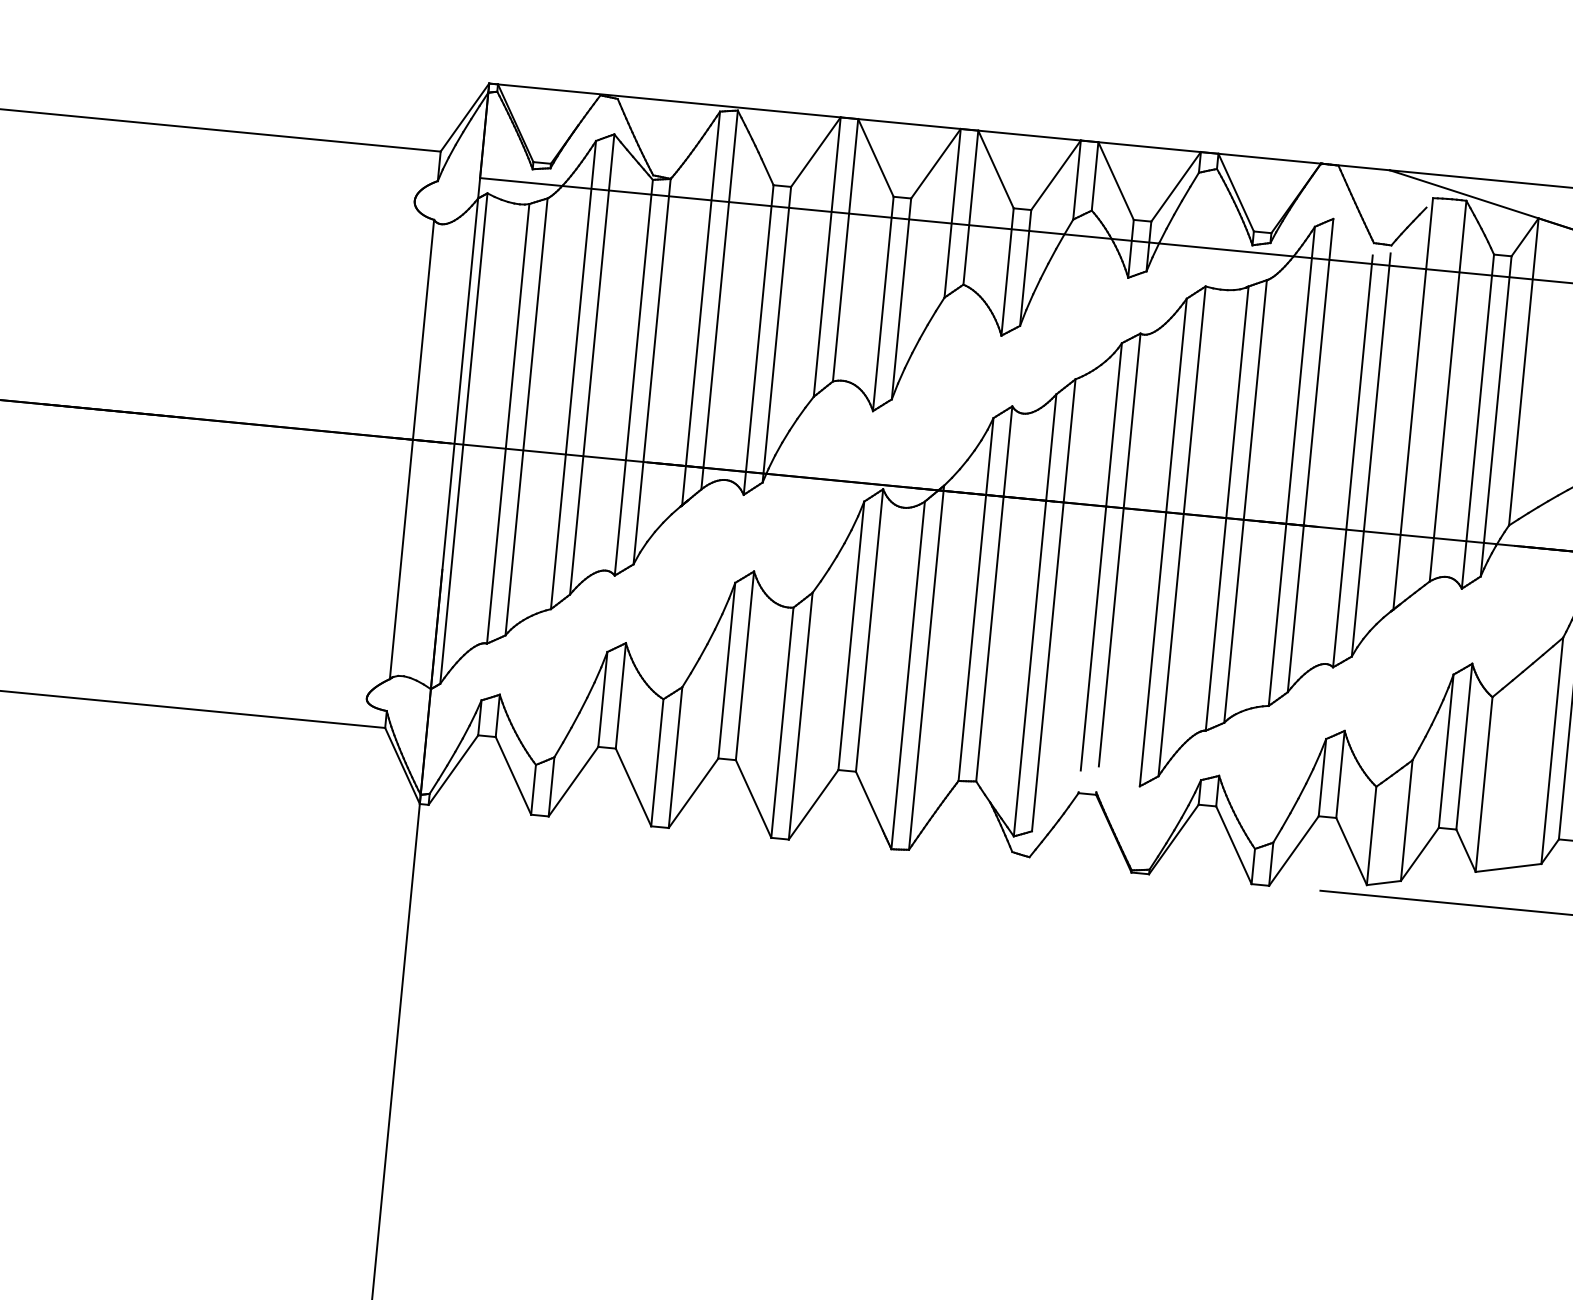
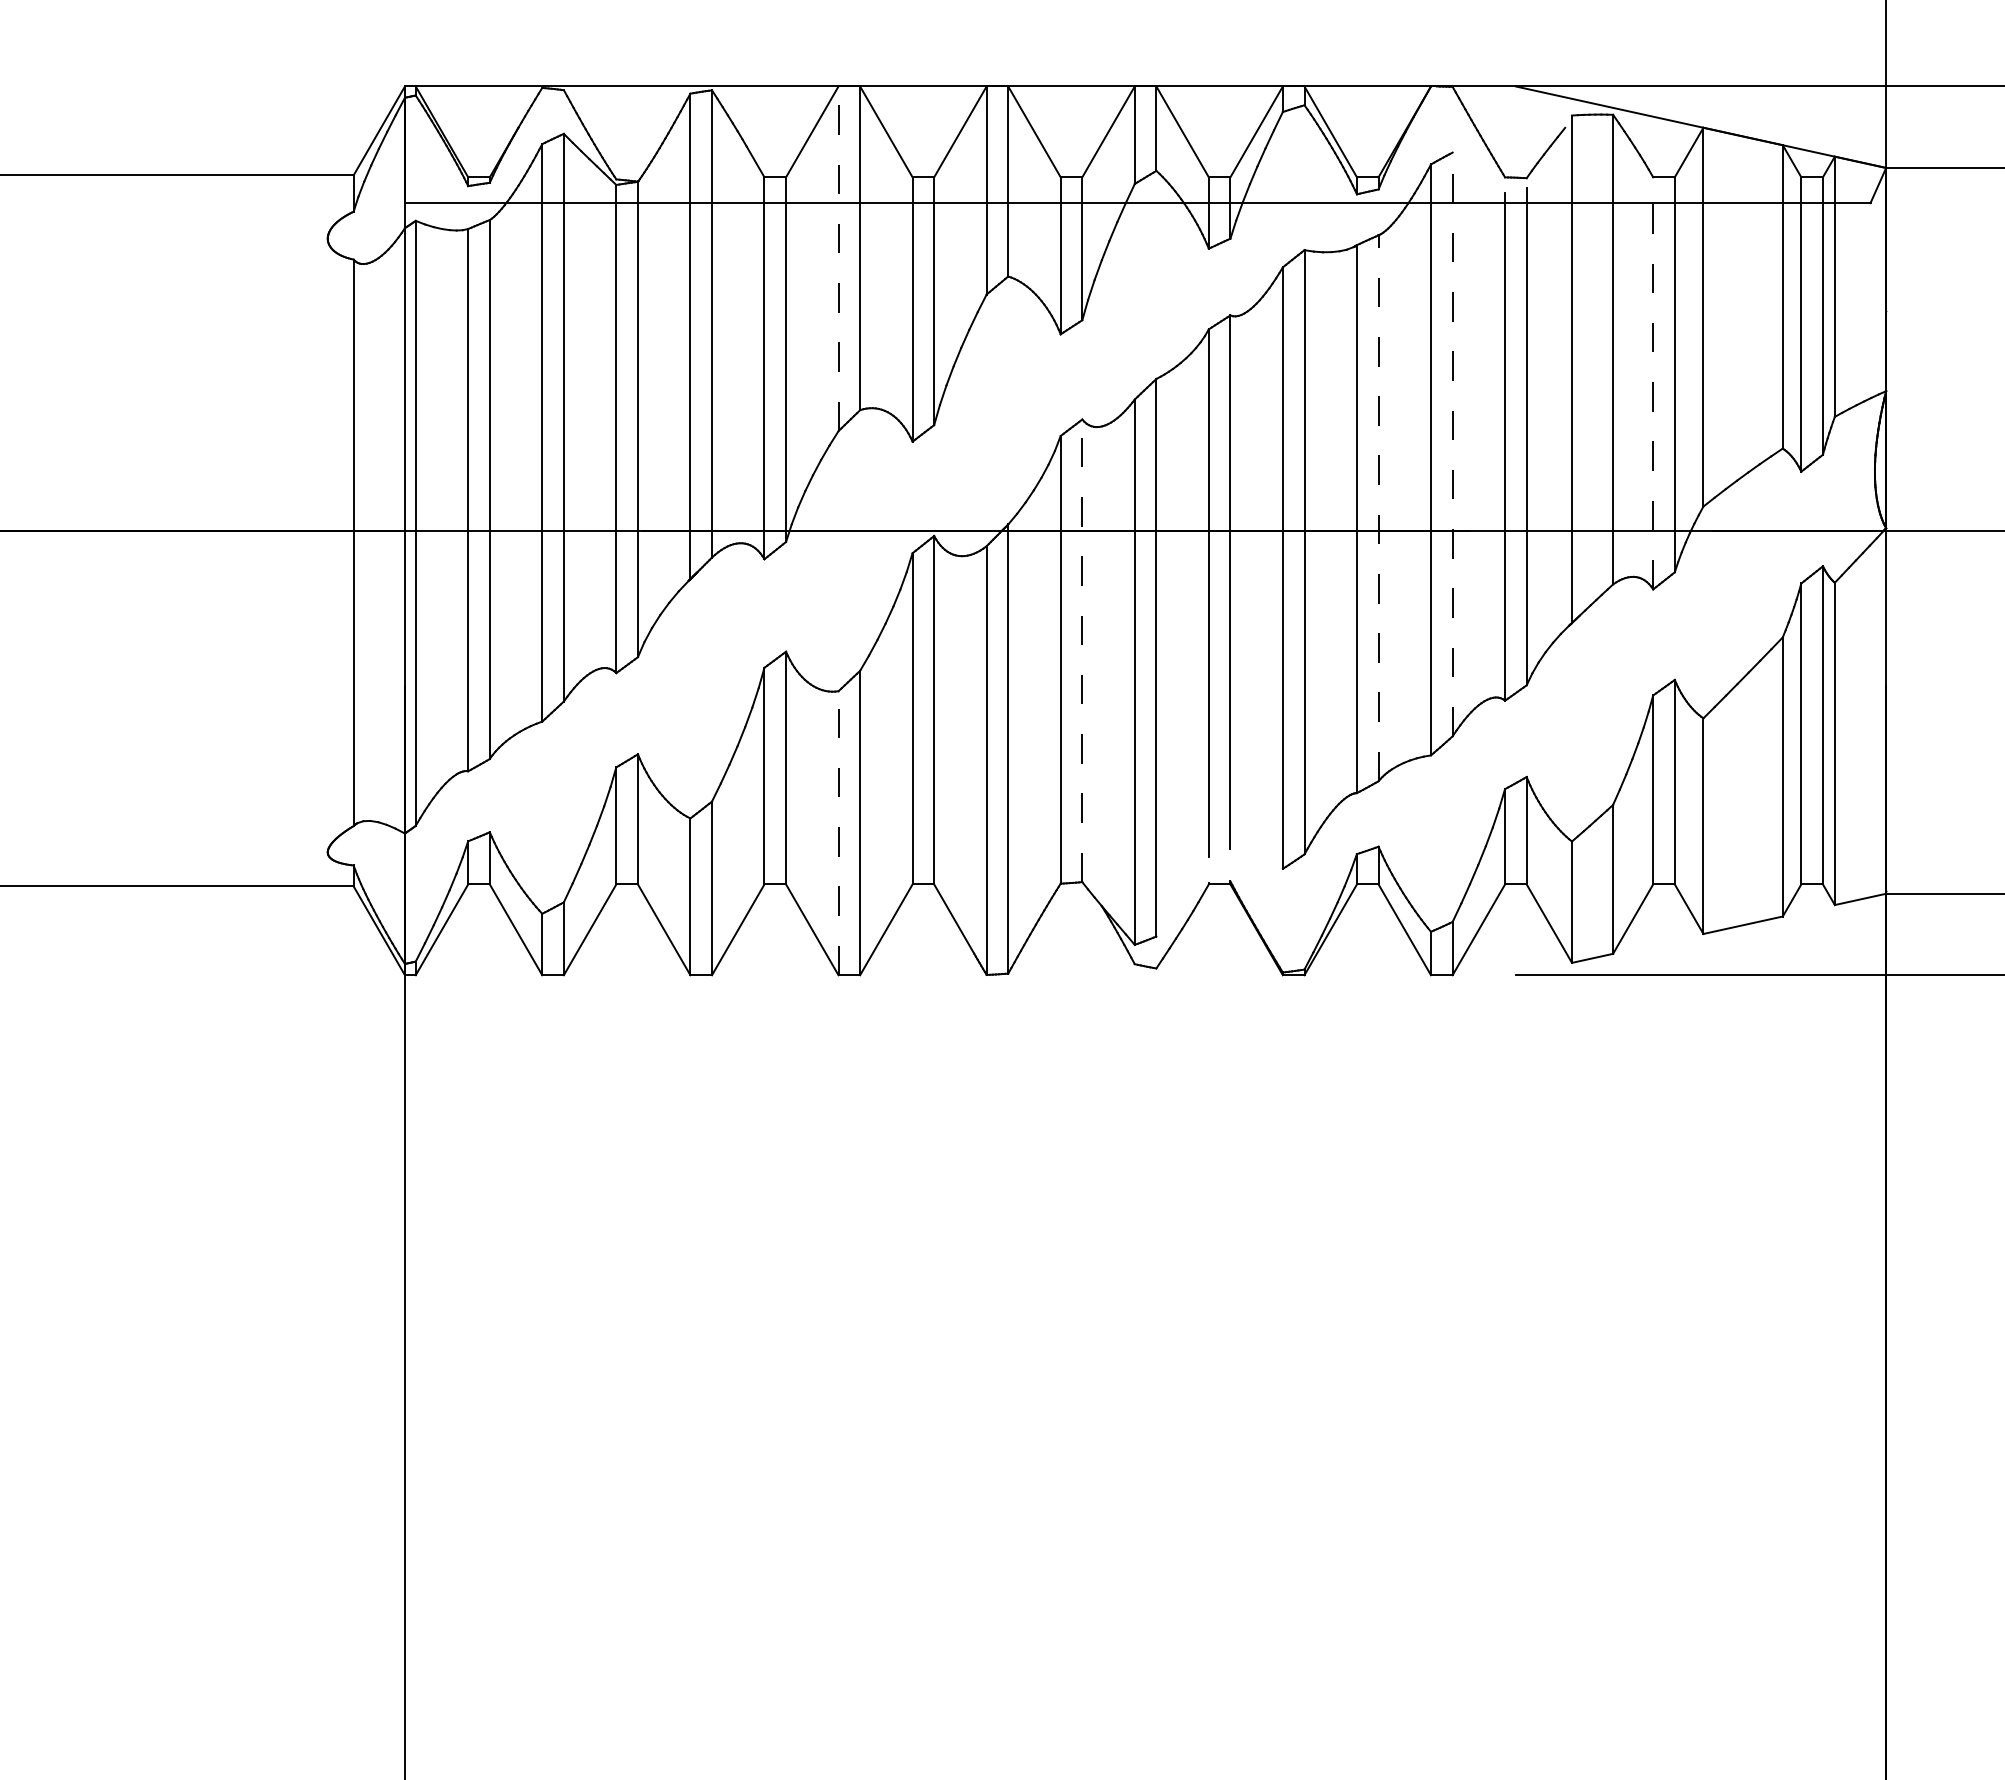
line: (827, 256) -> (838, 258), solid -> dashed
line: (1478, 420) -> (1653, 382), solid -> dashed
line: (1310, 455) -> (1452, 444), solid -> dashed
line: (1245, 501) -> (1378, 508), solid -> dashed
line: (994, 593) -> (1082, 650), solid -> dashed
line: (782, 722) -> (838, 833), solid -> dashed

